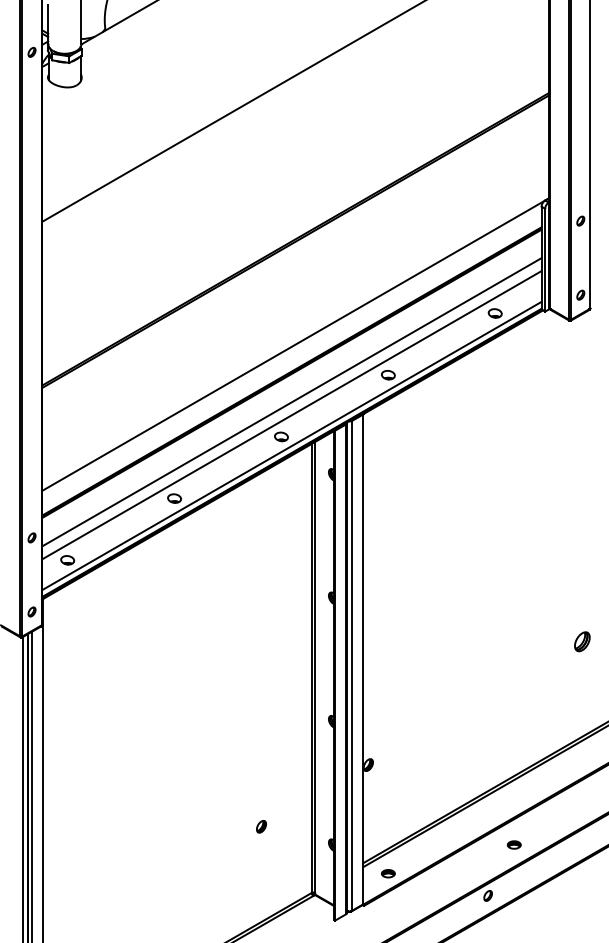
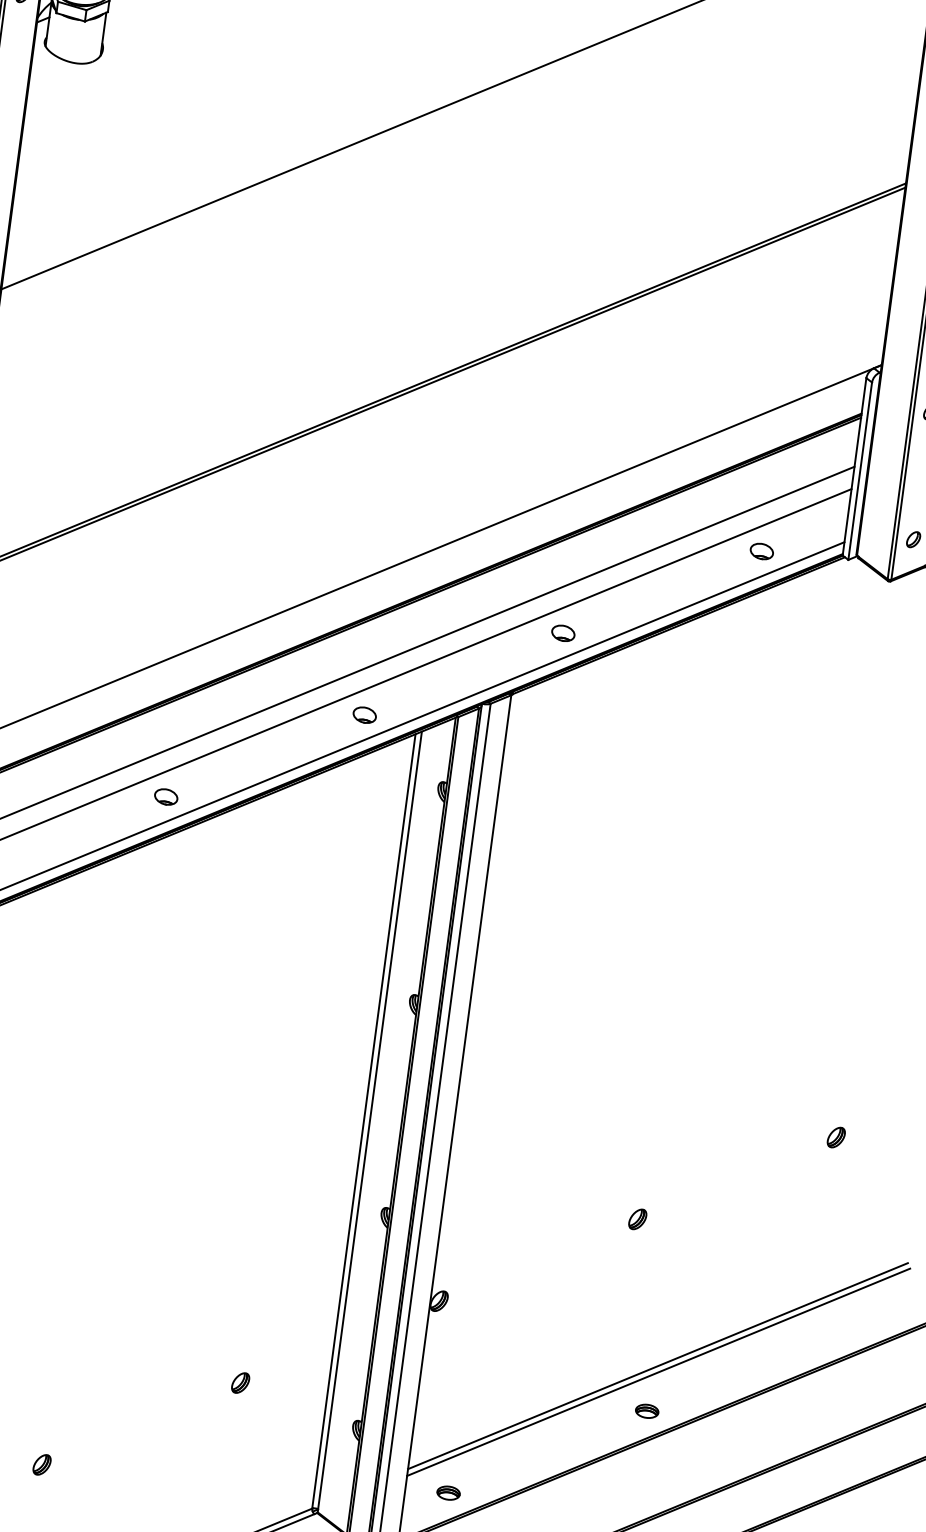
part: (581, 641) -> (835, 1137), size x0.62
part: (474, 703) -> (636, 1219), added
part: (513, 844) -> (645, 1410), moved
part: (154, 888) -> (41, 1464), added

